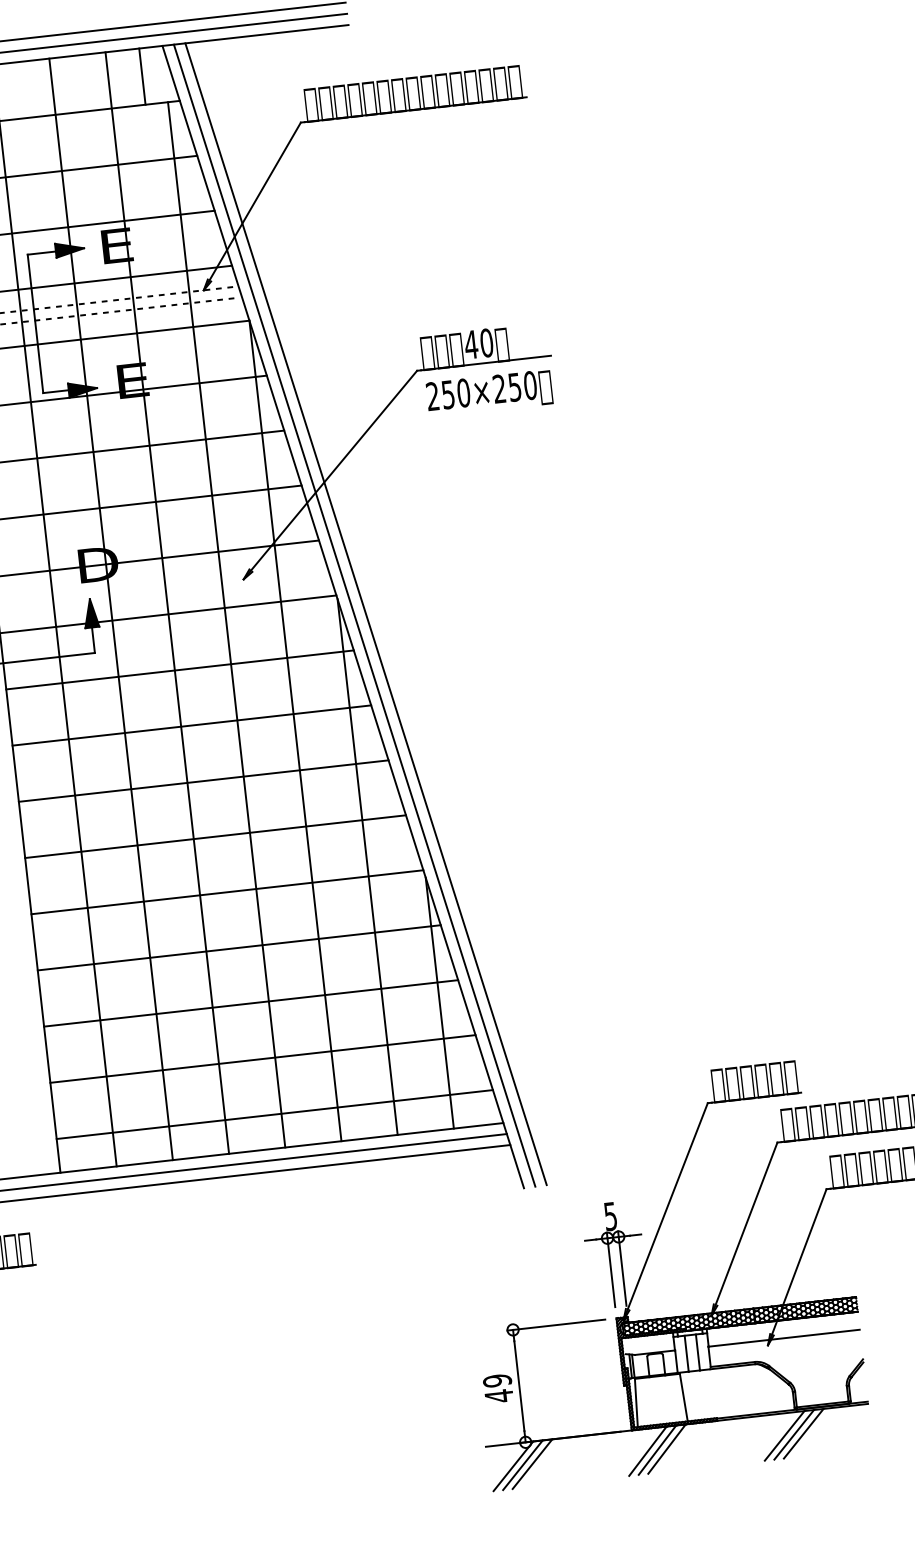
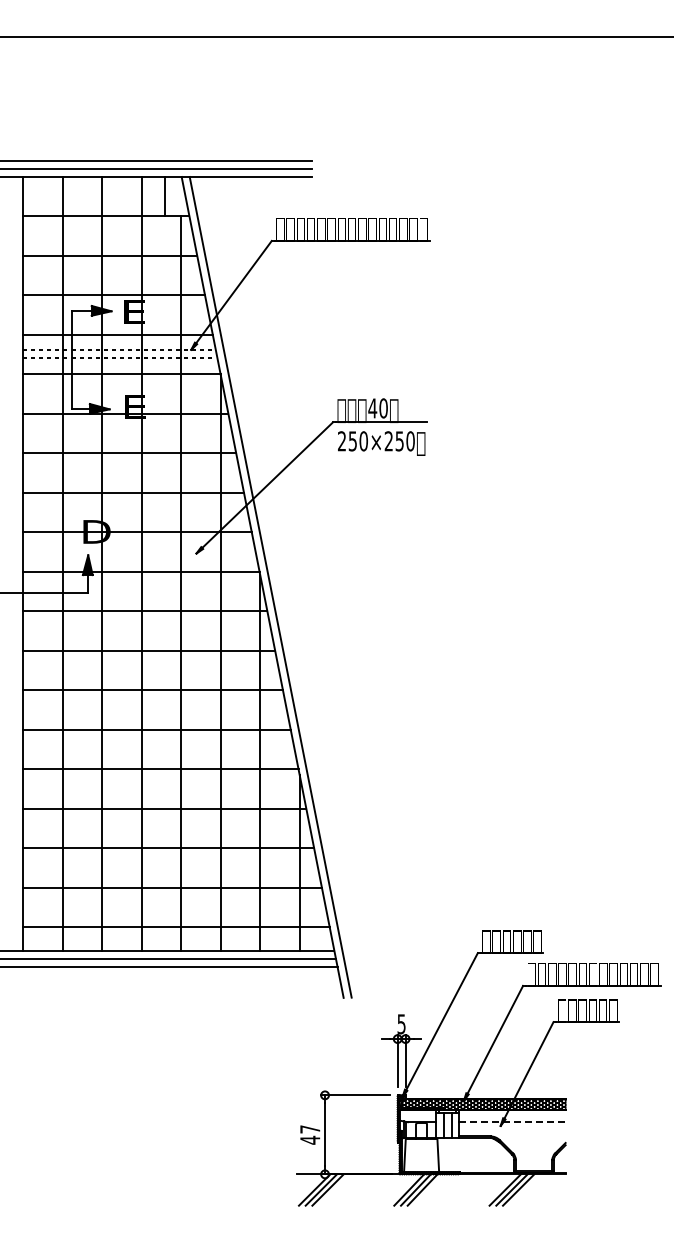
line: (365, 614) -> (278, 587), removed
line: (785, 1338) -> (513, 1122), solid -> dashed
text: (497, 1380) -> (310, 1129), 49 -> 47

